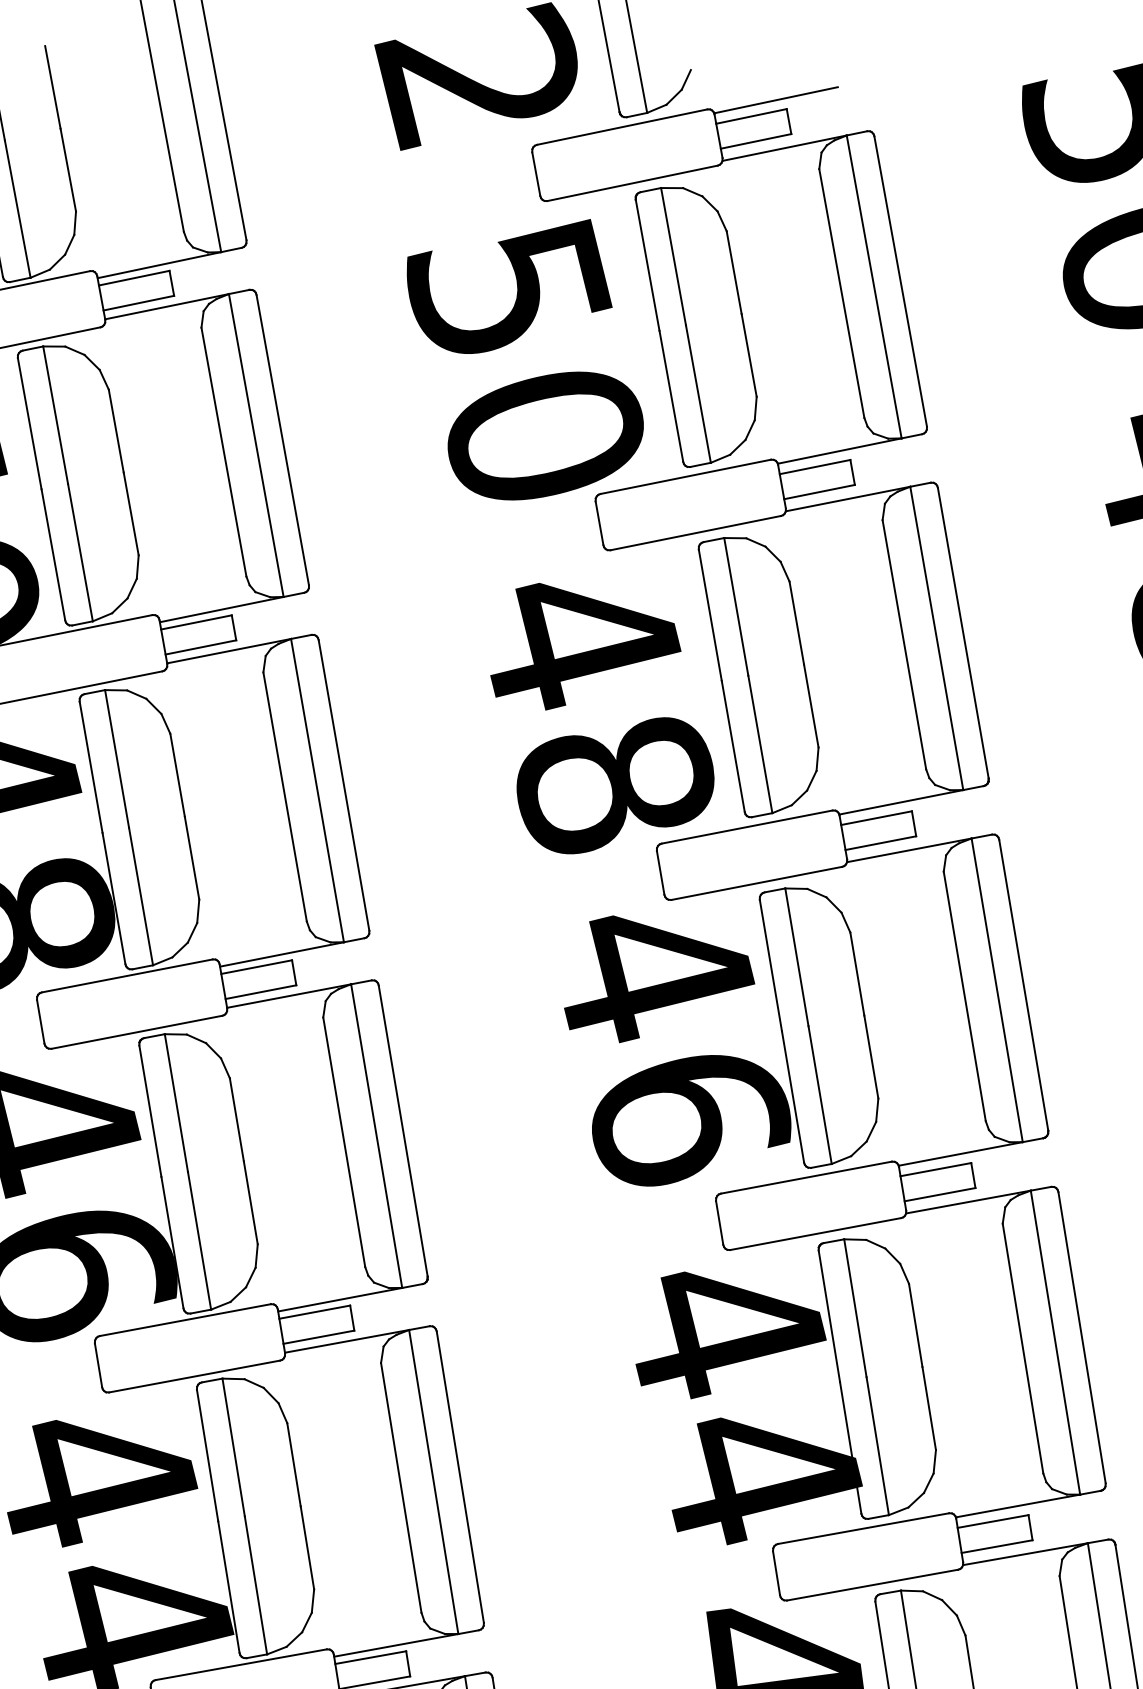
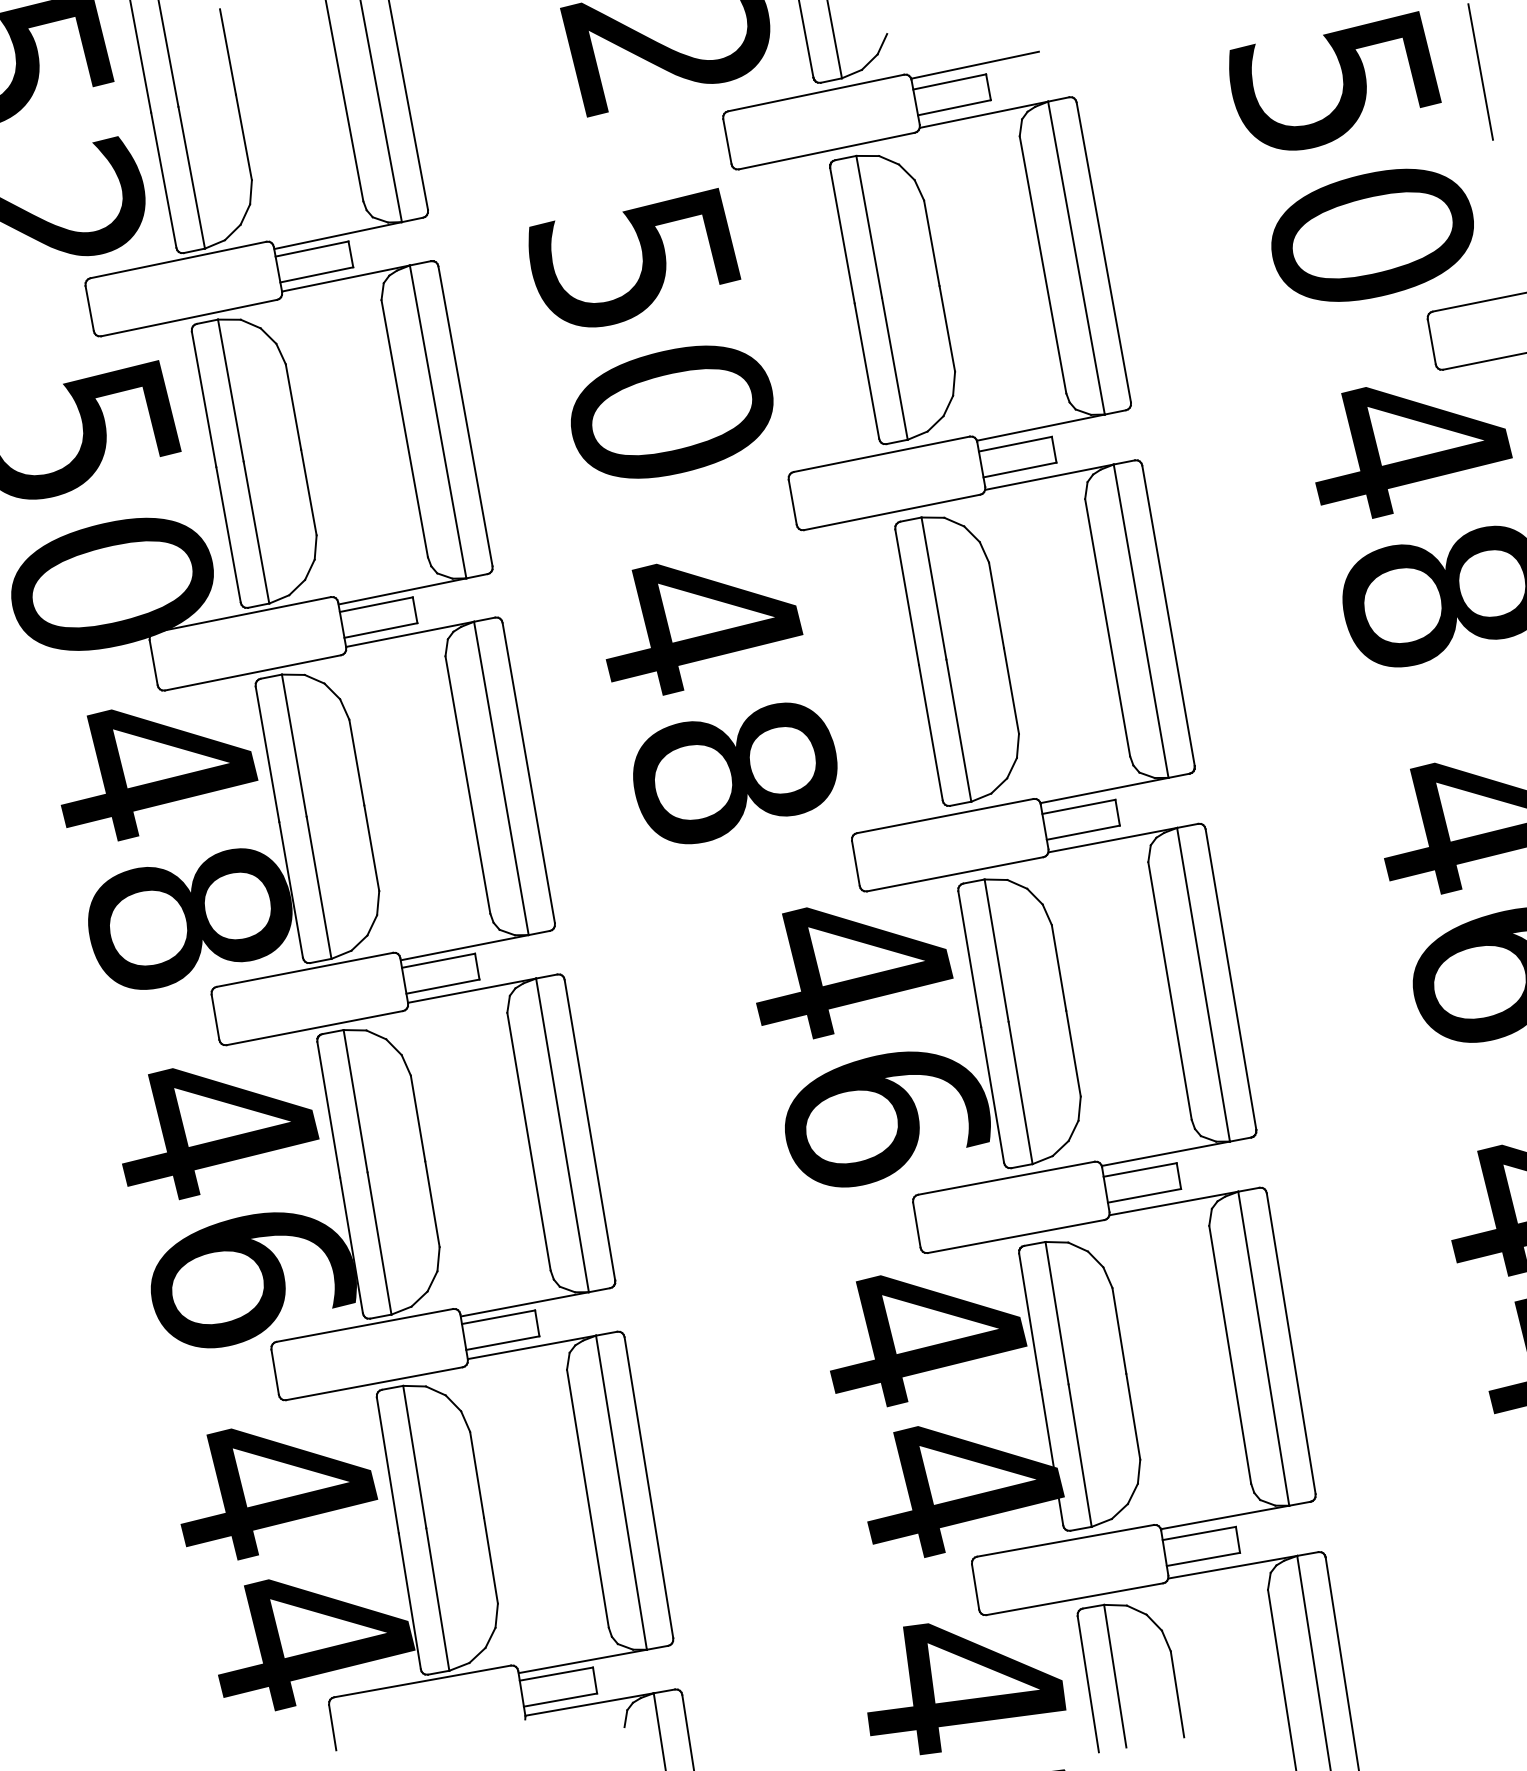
text: (524, 358) -> (650, 332), moved
text: (602, 718) -> (721, 703), moved

